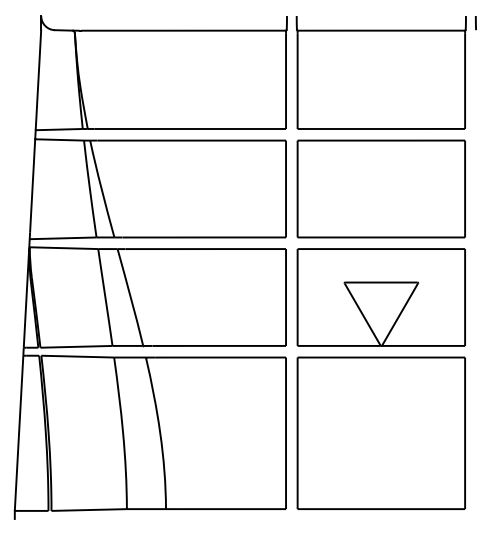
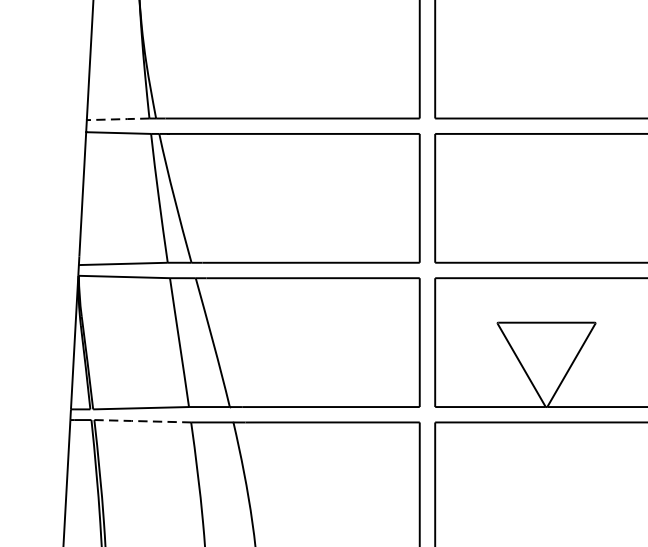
line: (58, 129) -> (117, 119), solid -> dashed
line: (77, 356) -> (142, 421), solid -> dashed

